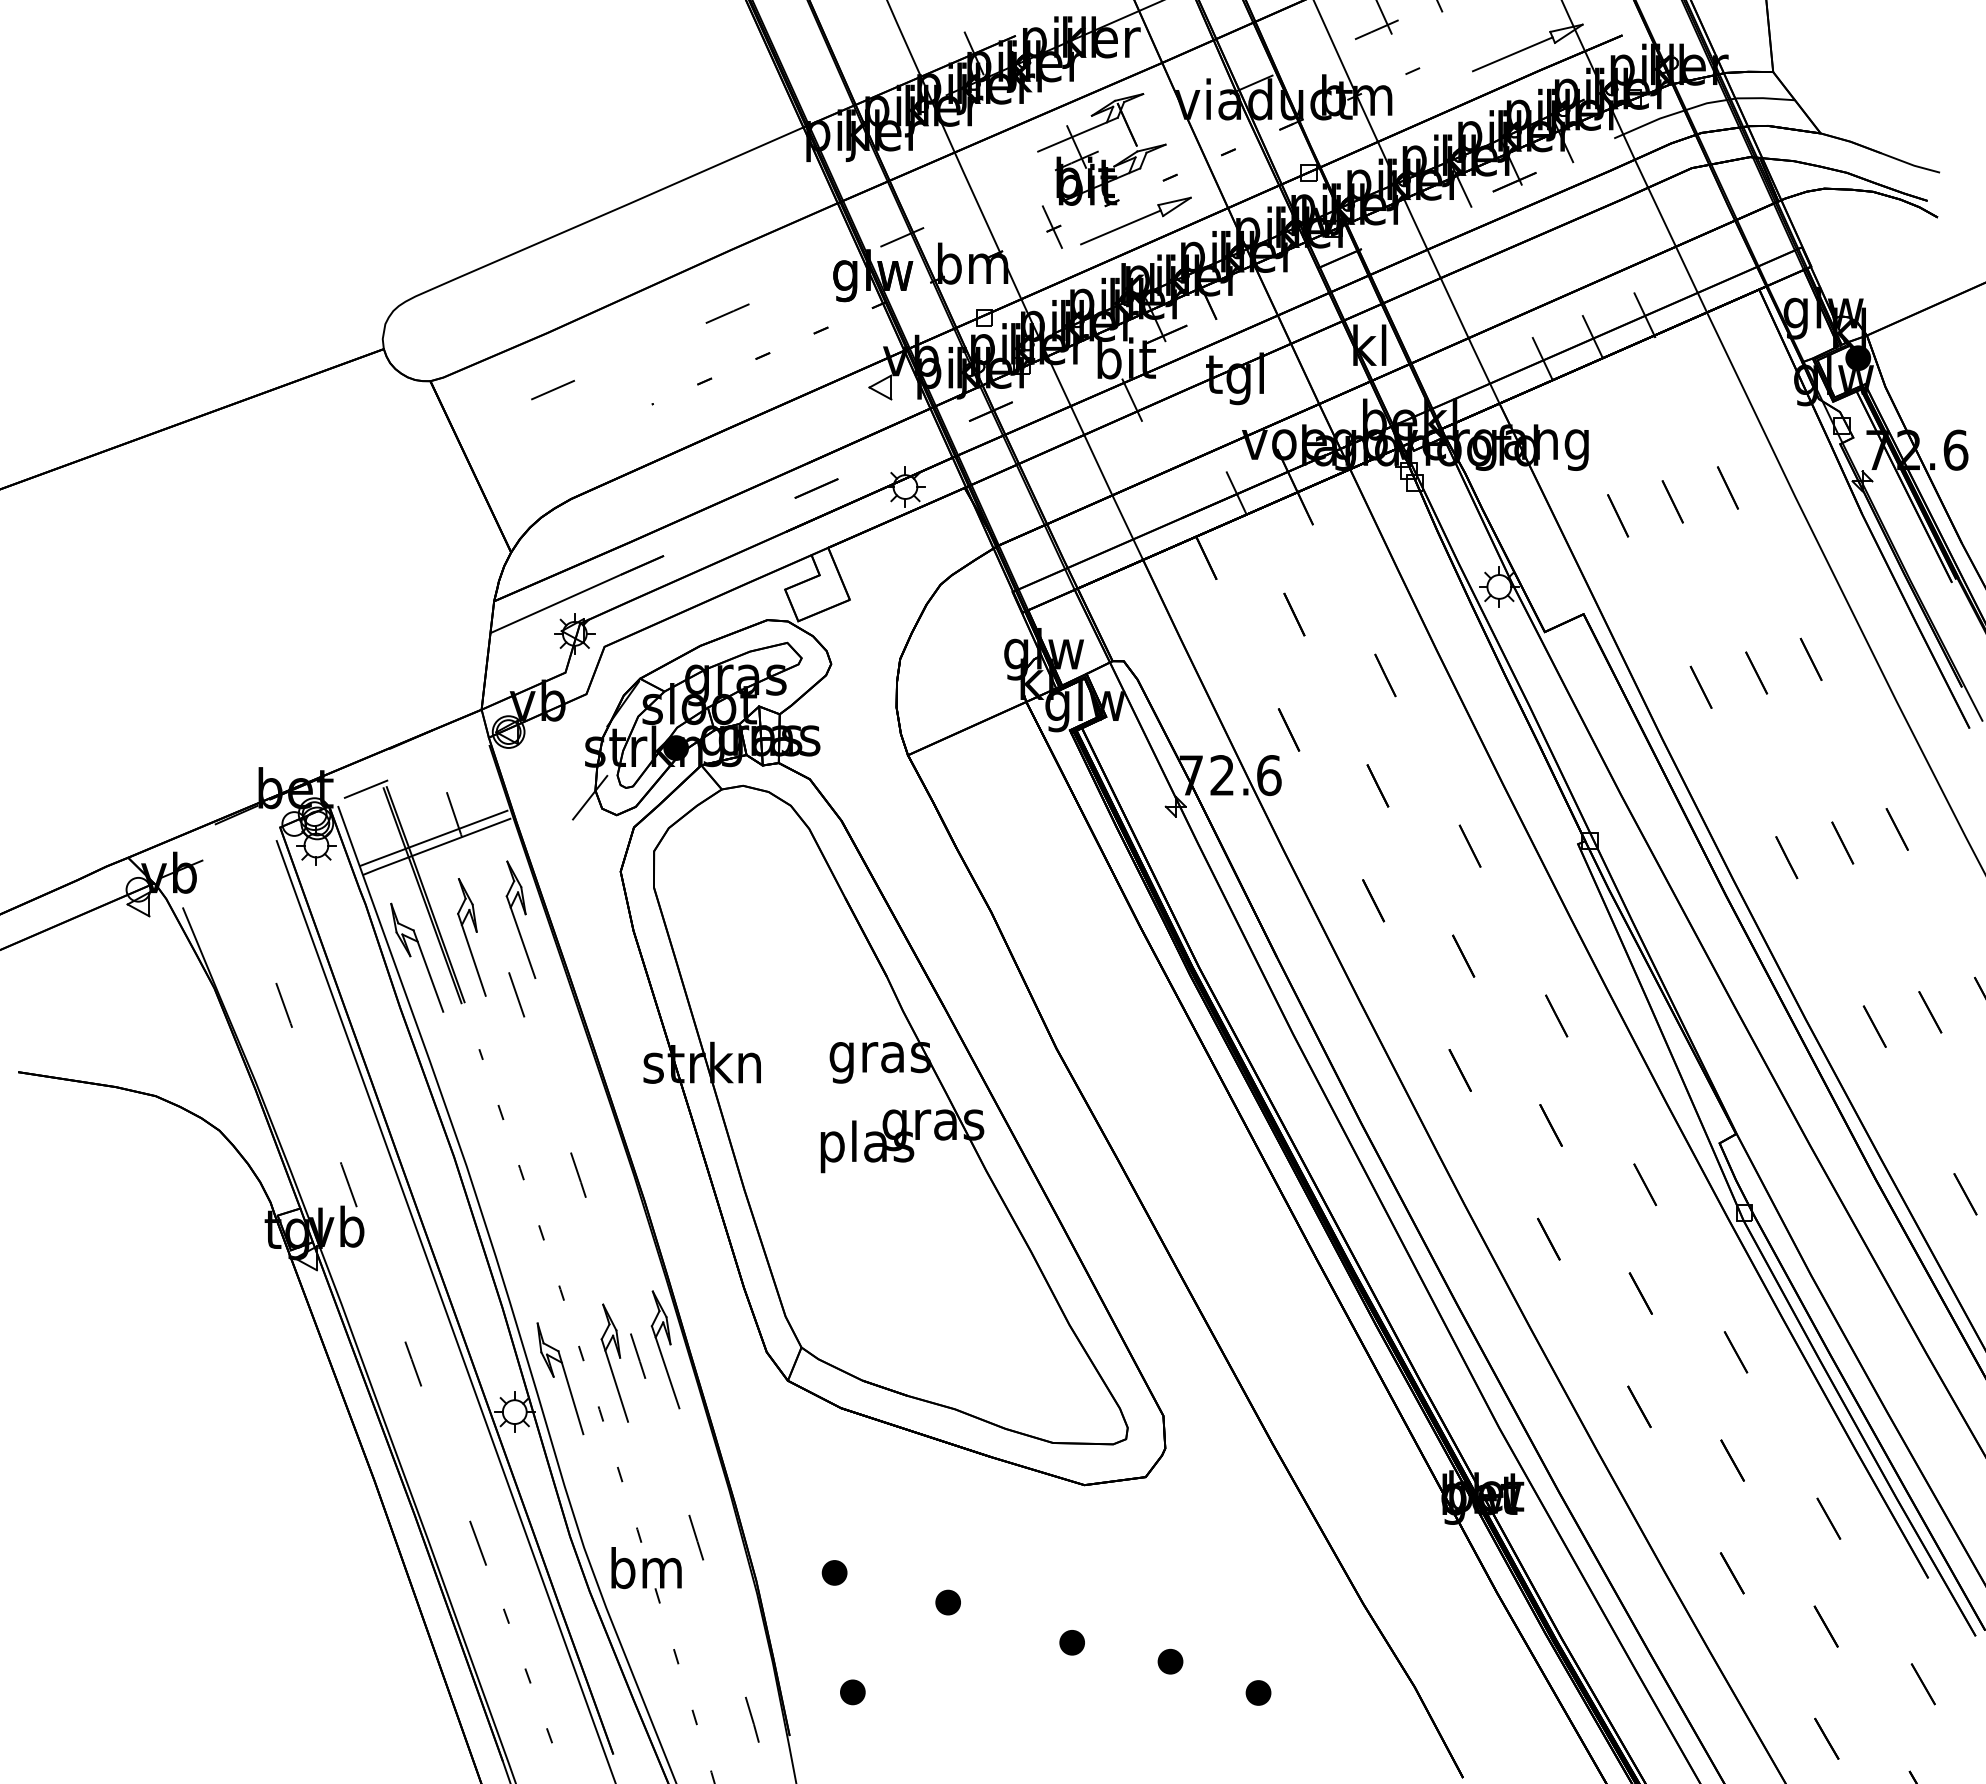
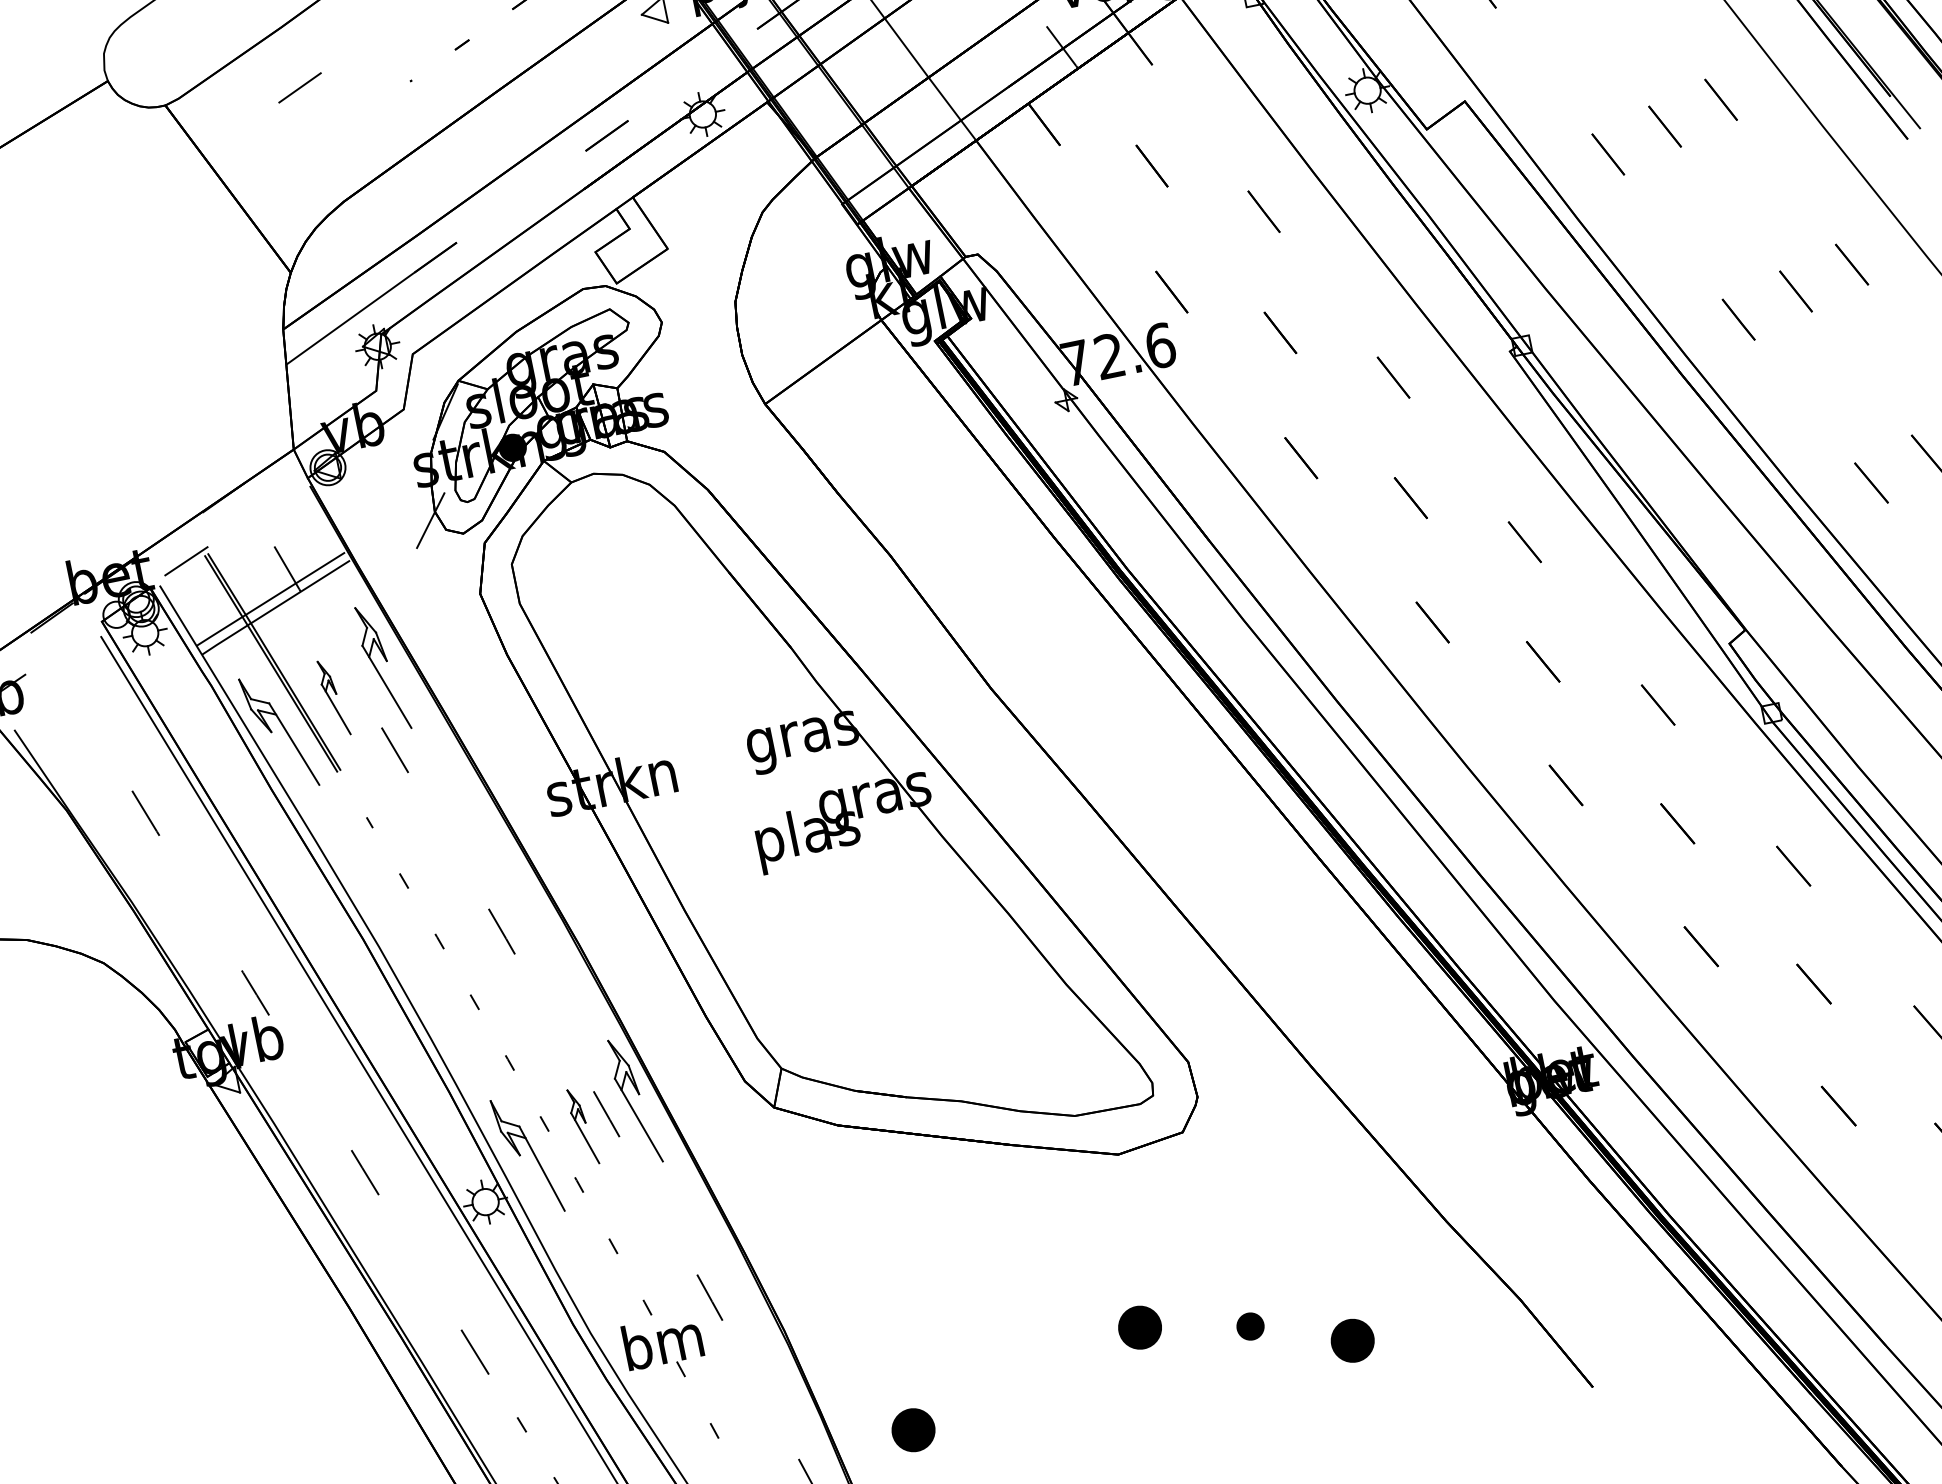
part: (471, 937) -> (333, 698), size x0.6
part: (614, 1362) -> (582, 1126), size x0.6
part: (834, 1572) -> (867, 1304), removed
part: (947, 1602) -> (996, 1312), removed
part: (1071, 1642) -> (1139, 1327), size x1.6
part: (852, 1692) -> (913, 1430), size x1.6
part: (1258, 1692) -> (1352, 1340), size x1.6

